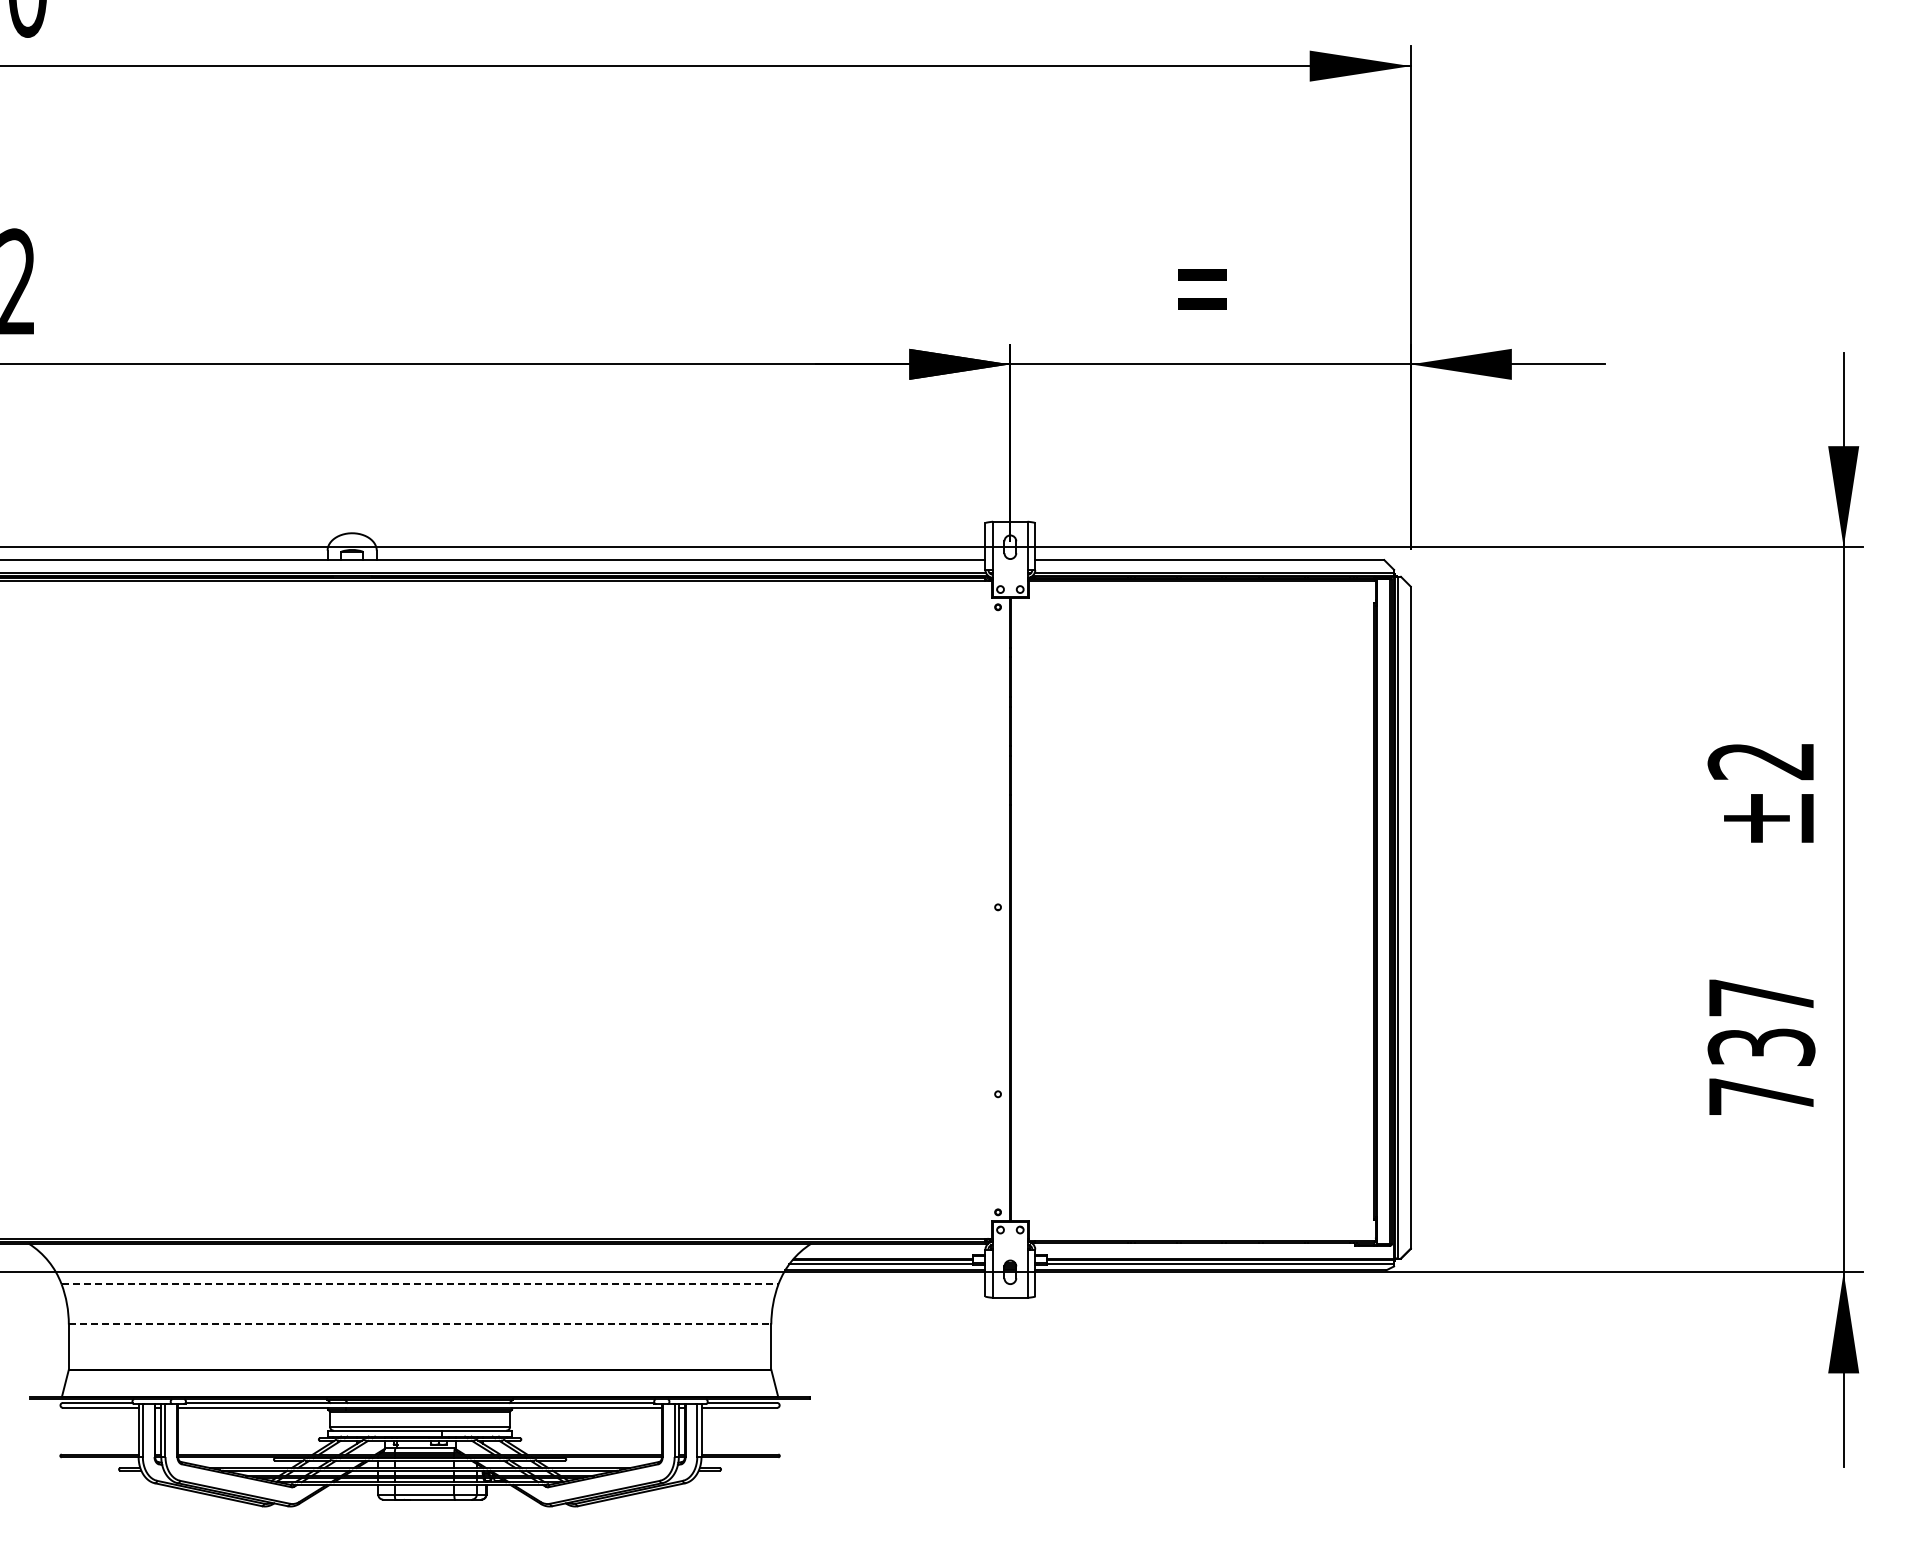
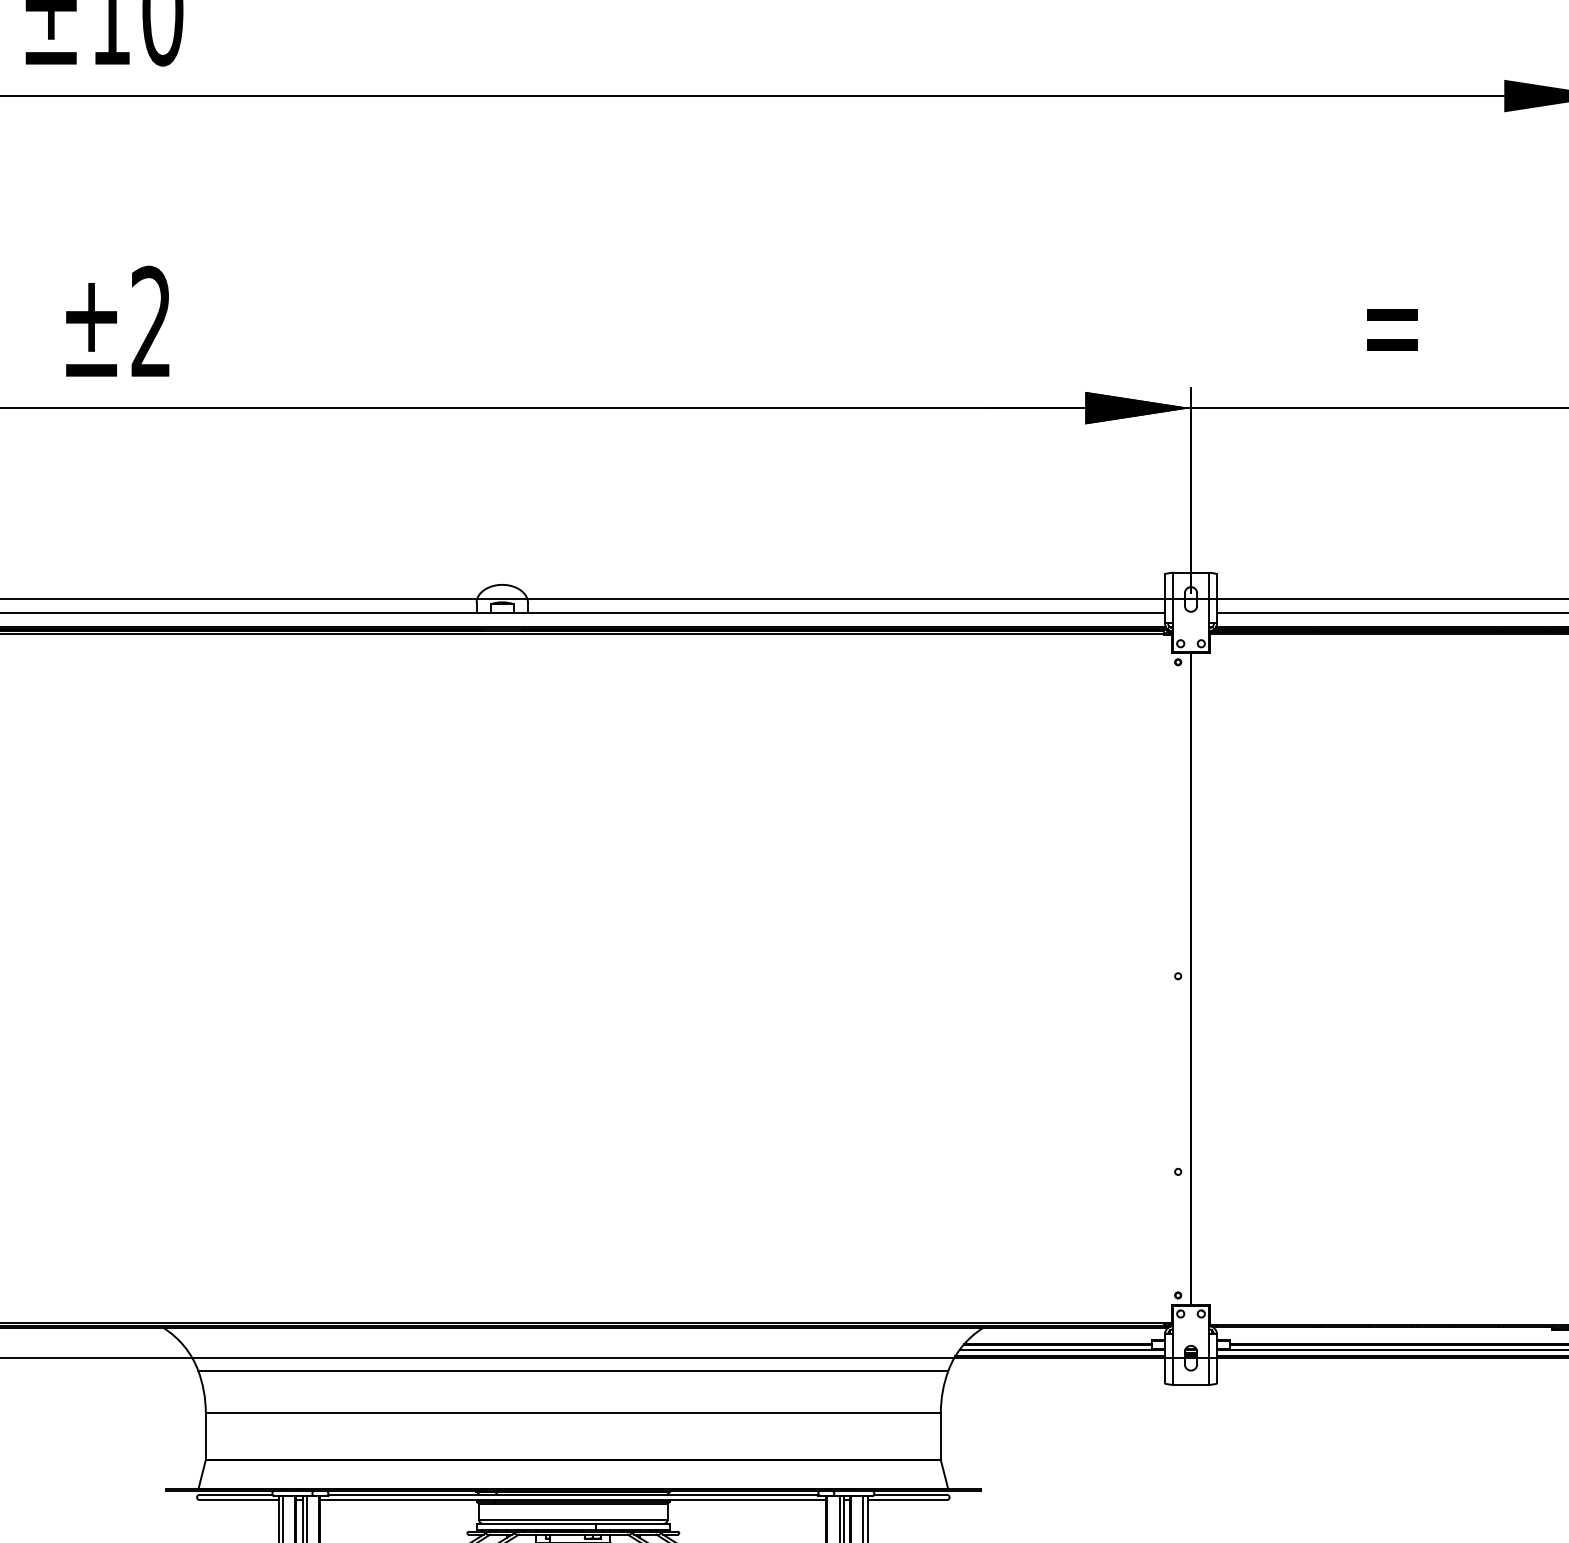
line: (420, 1284) -> (573, 1370), dashed -> solid
line: (420, 1324) -> (573, 1412), dashed -> solid

